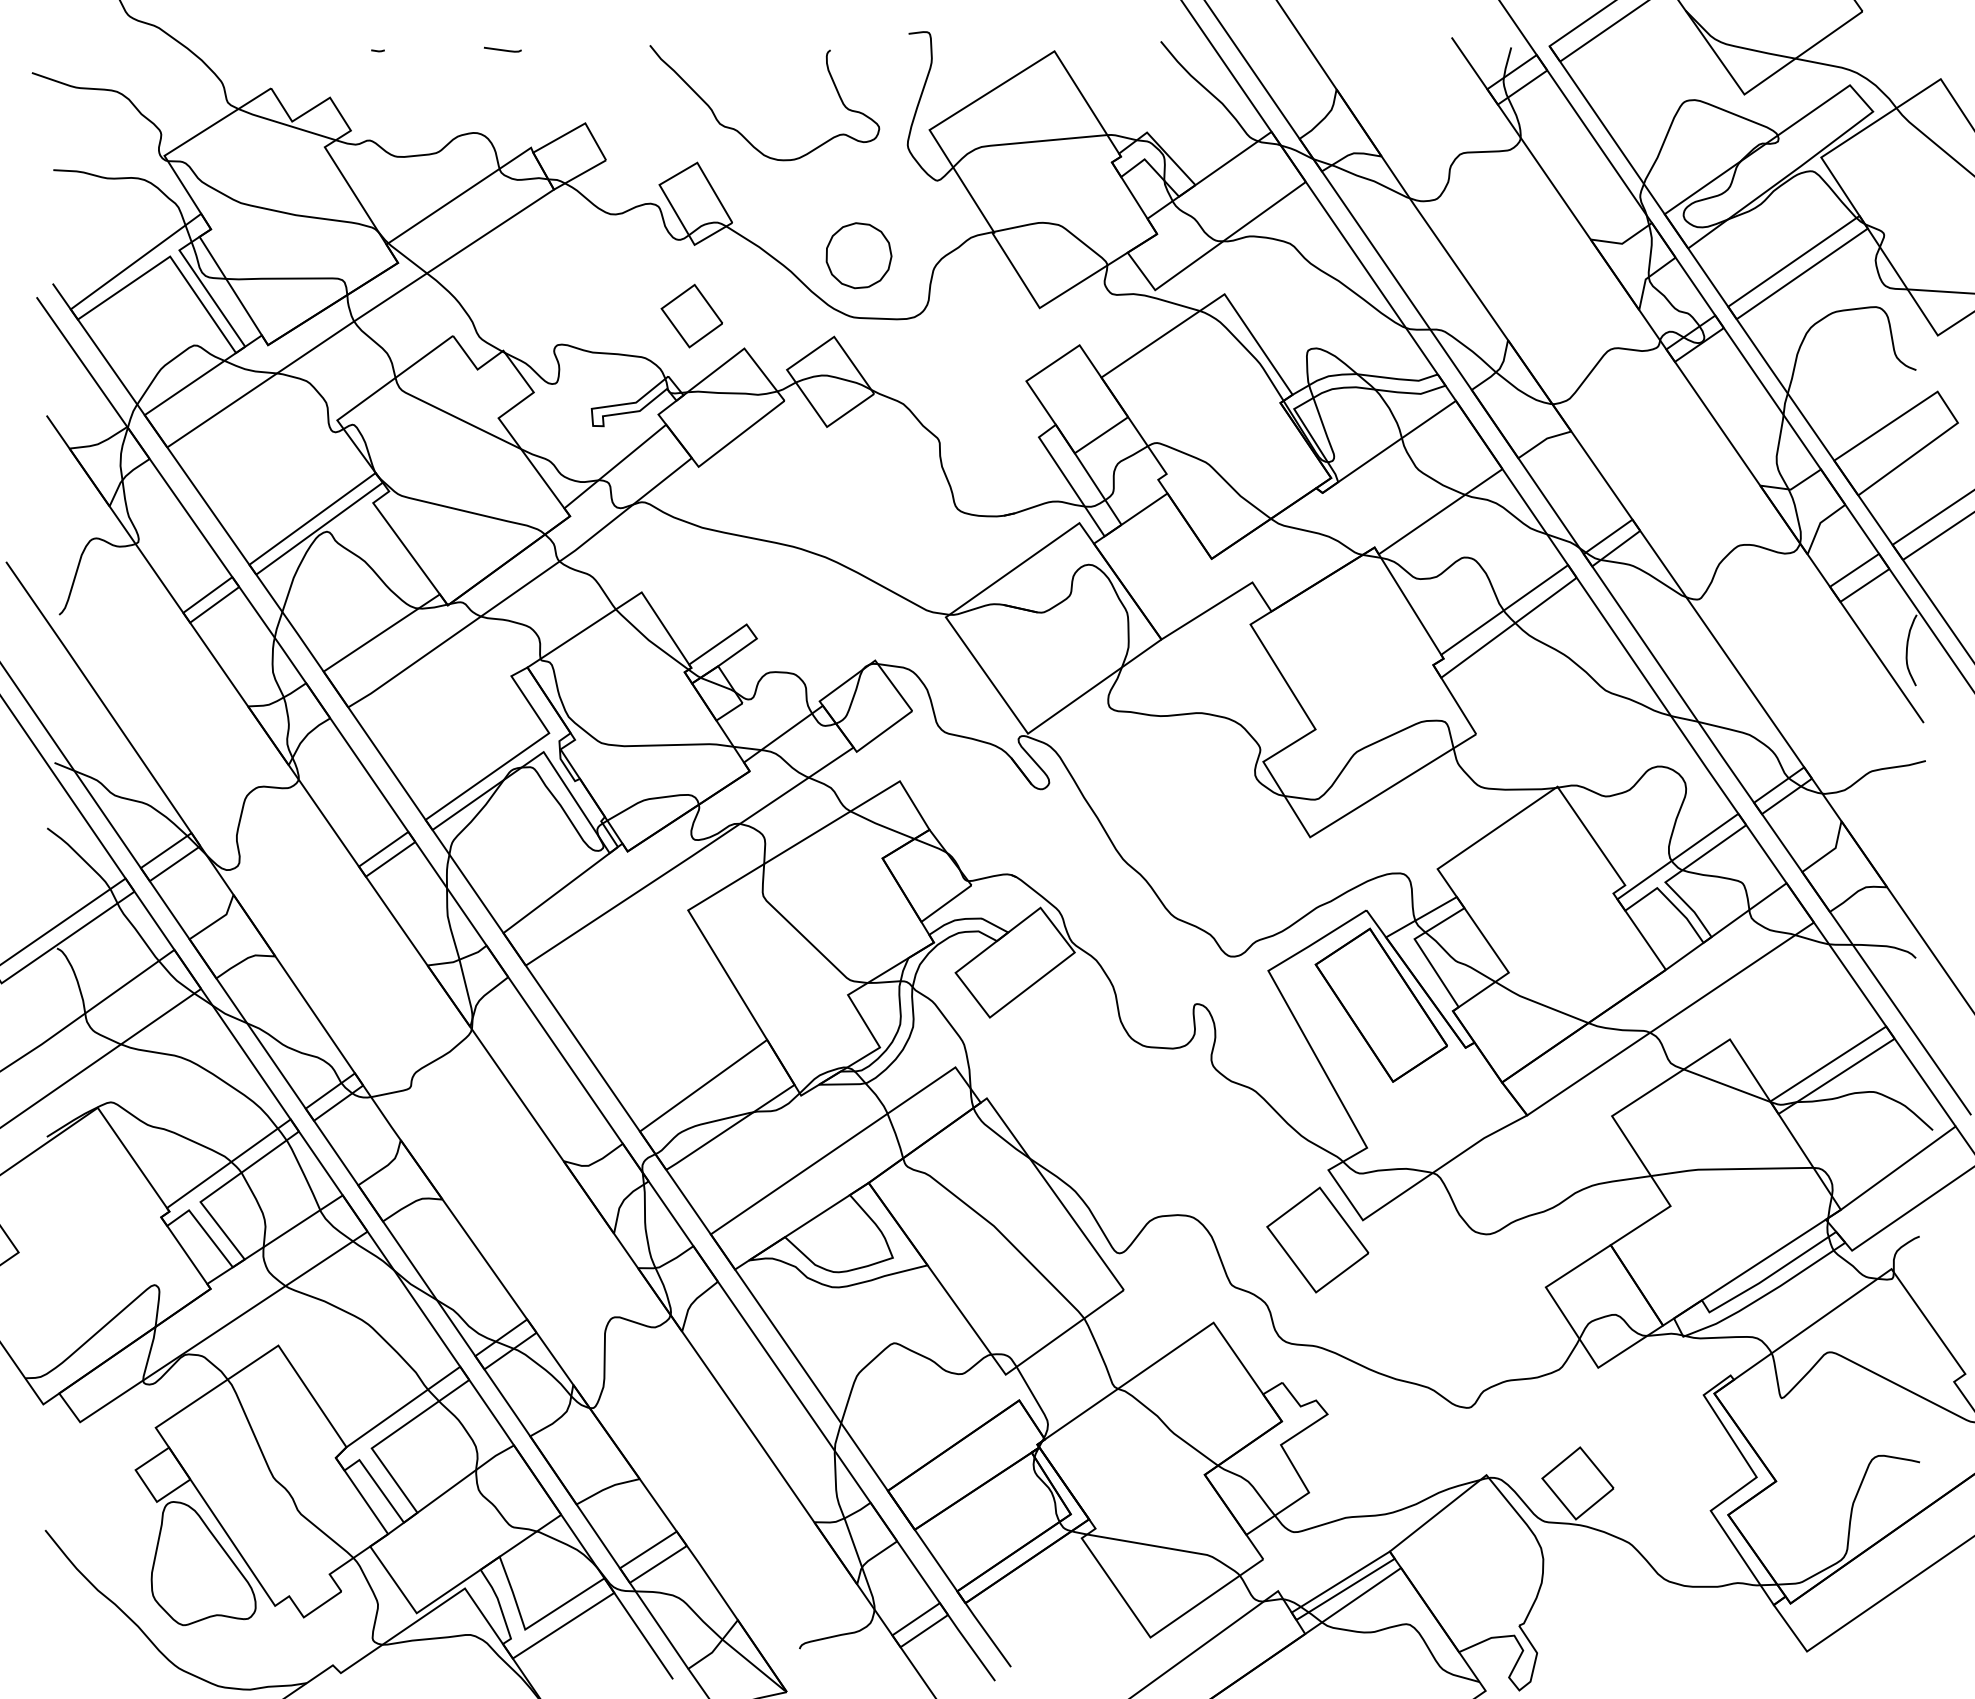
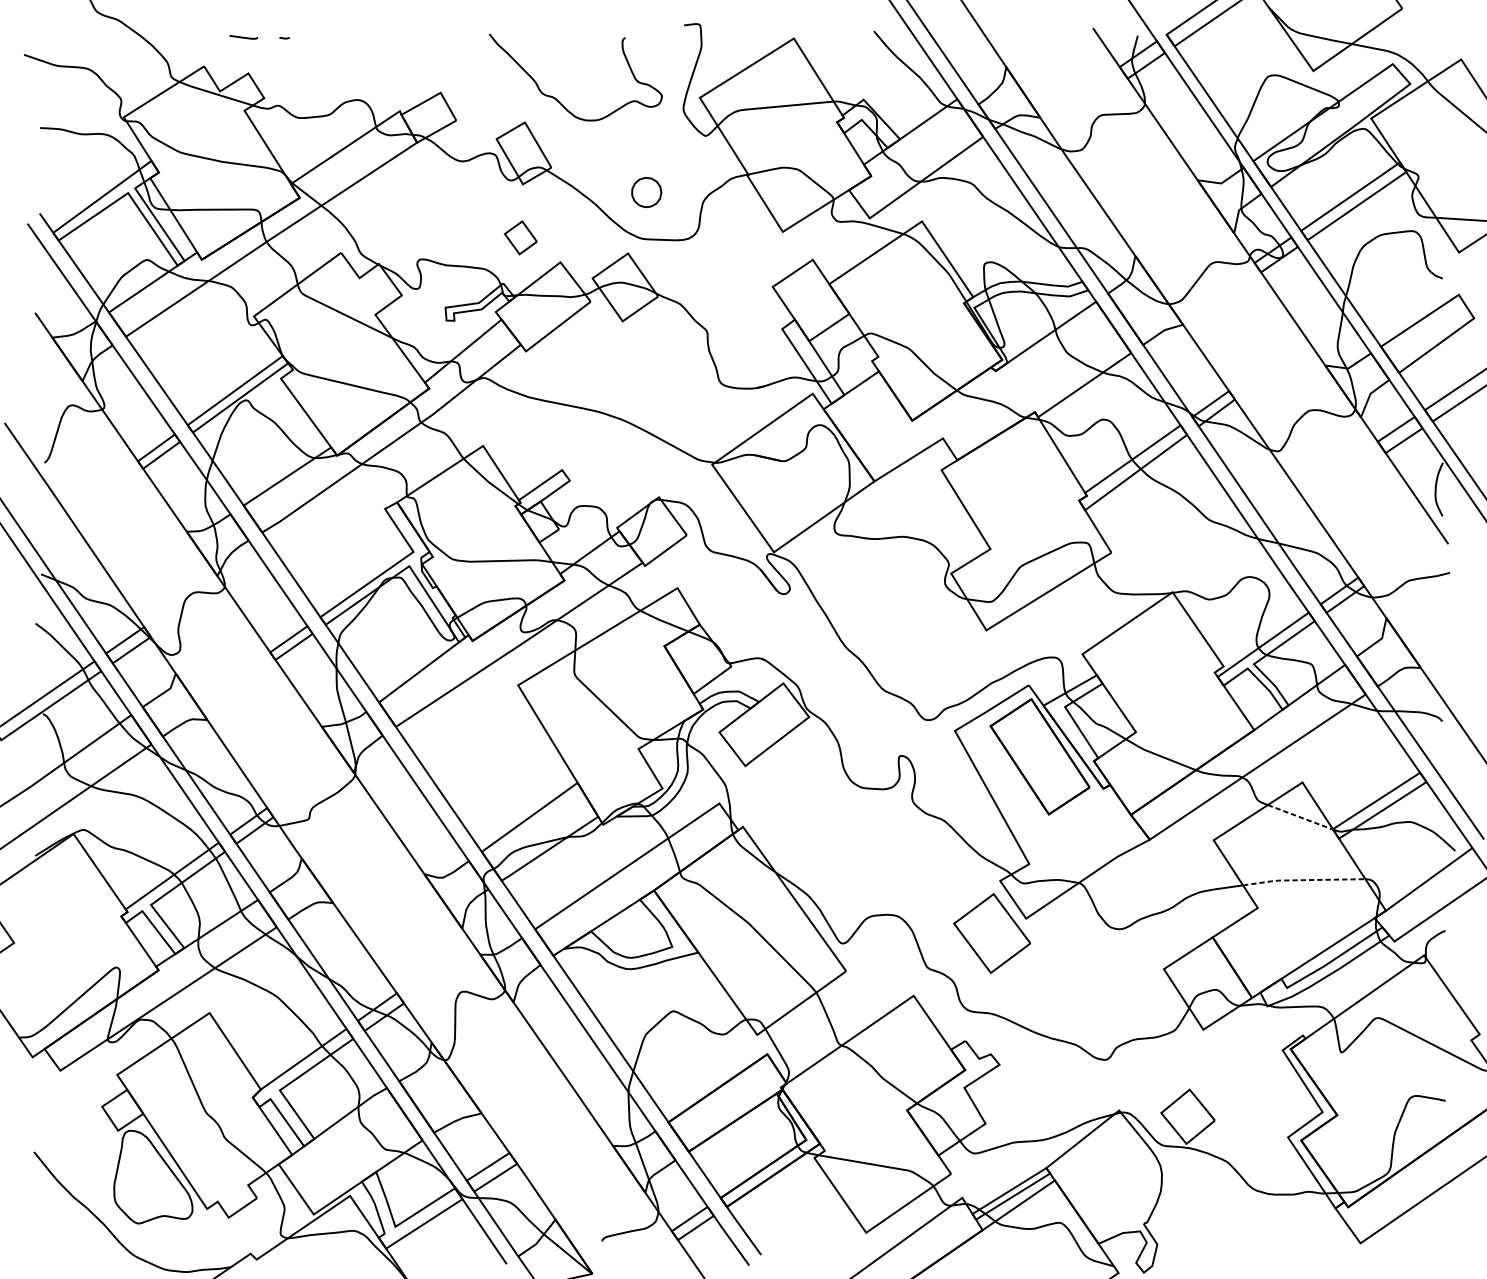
line: (502, 49) -> (243, 37), moved
part: (858, 255) -> (646, 192), size x0.6
part: (691, 315) -> (520, 237), size x0.7
line: (1727, 1085) -> (1300, 817), solid -> dashed
line: (1731, 1169) -> (1303, 880), solid -> dashed

